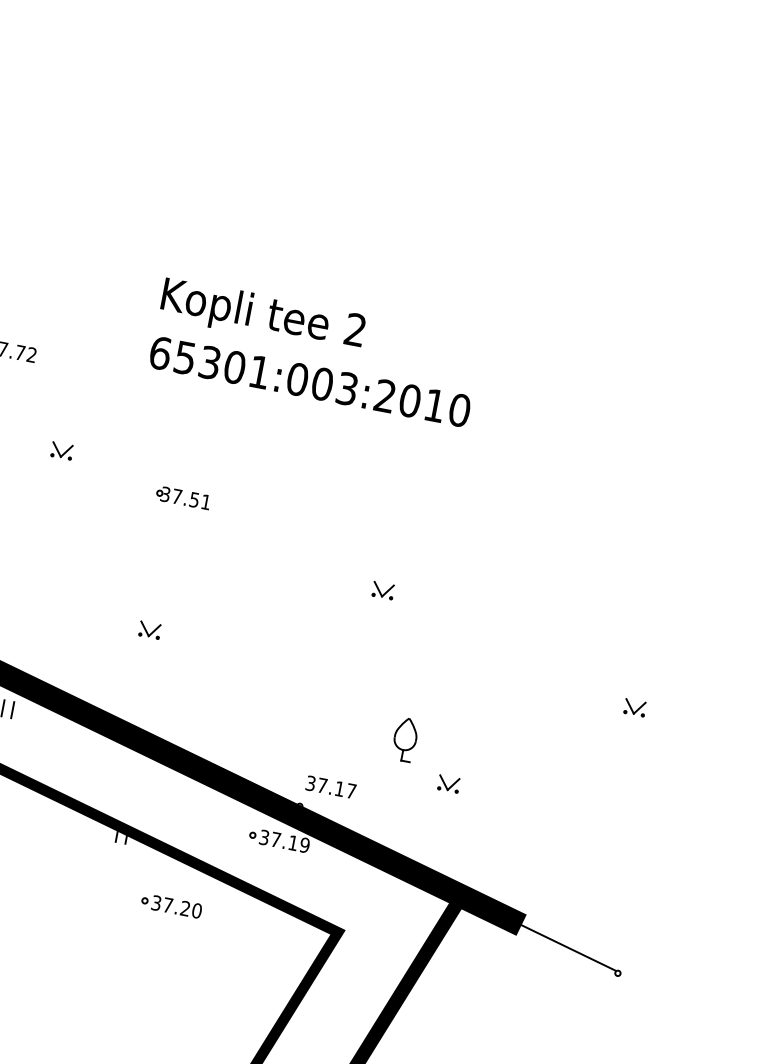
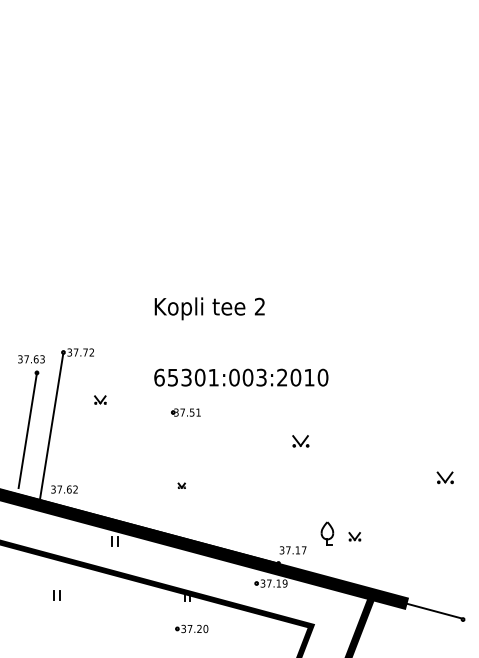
text: (310, 381) -> (241, 377), moved
part: (62, 449) -> (100, 399), moved
part: (382, 590) -> (300, 441), size x1.4
part: (149, 629) -> (181, 485), size x0.6
part: (635, 707) -> (445, 477), size x1.4
part: (405, 739) -> (327, 533), moved
part: (170, 904) -> (191, 628), moved

